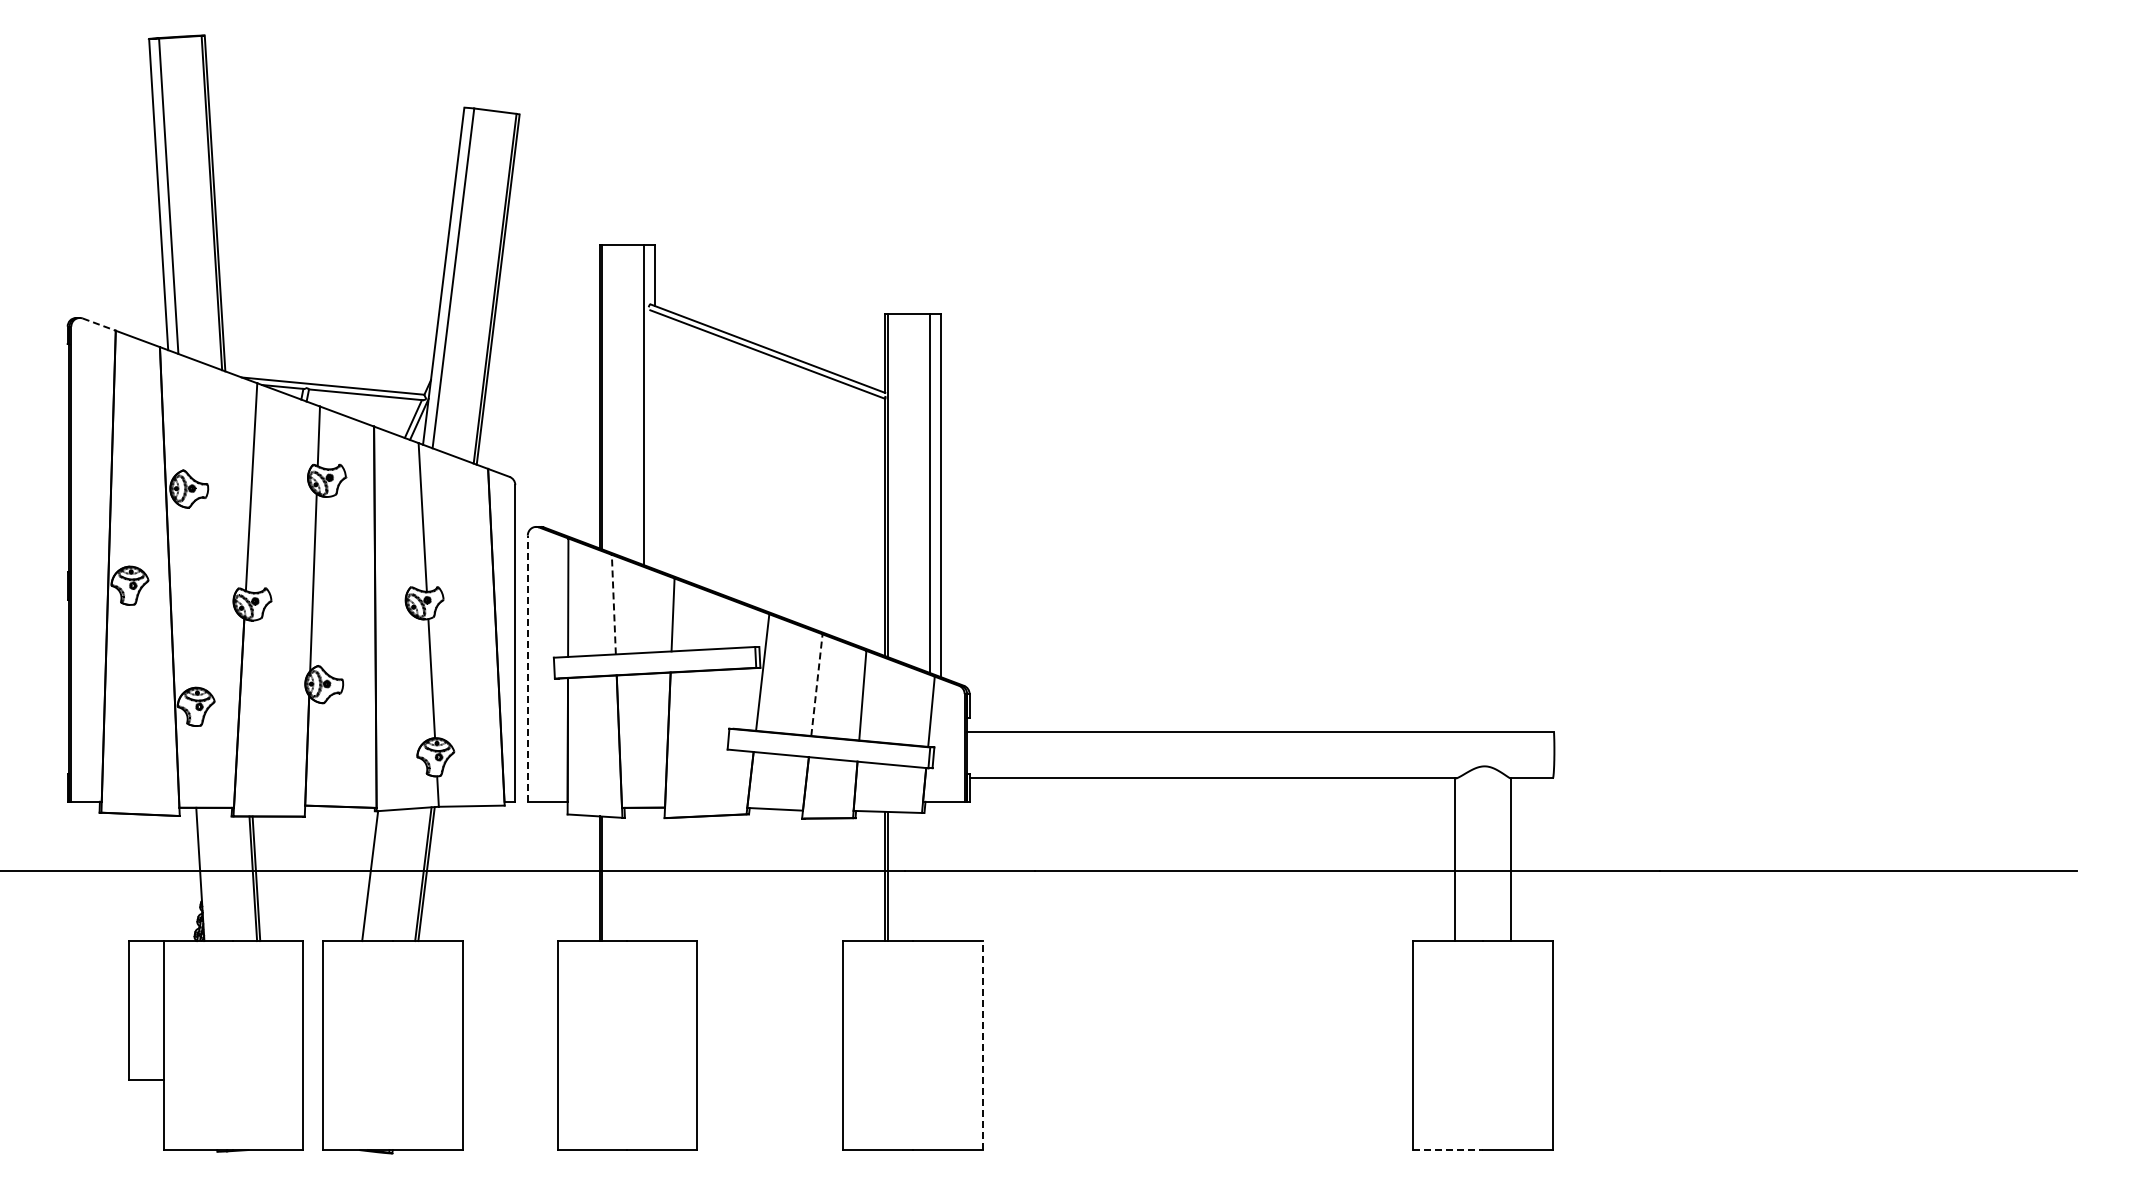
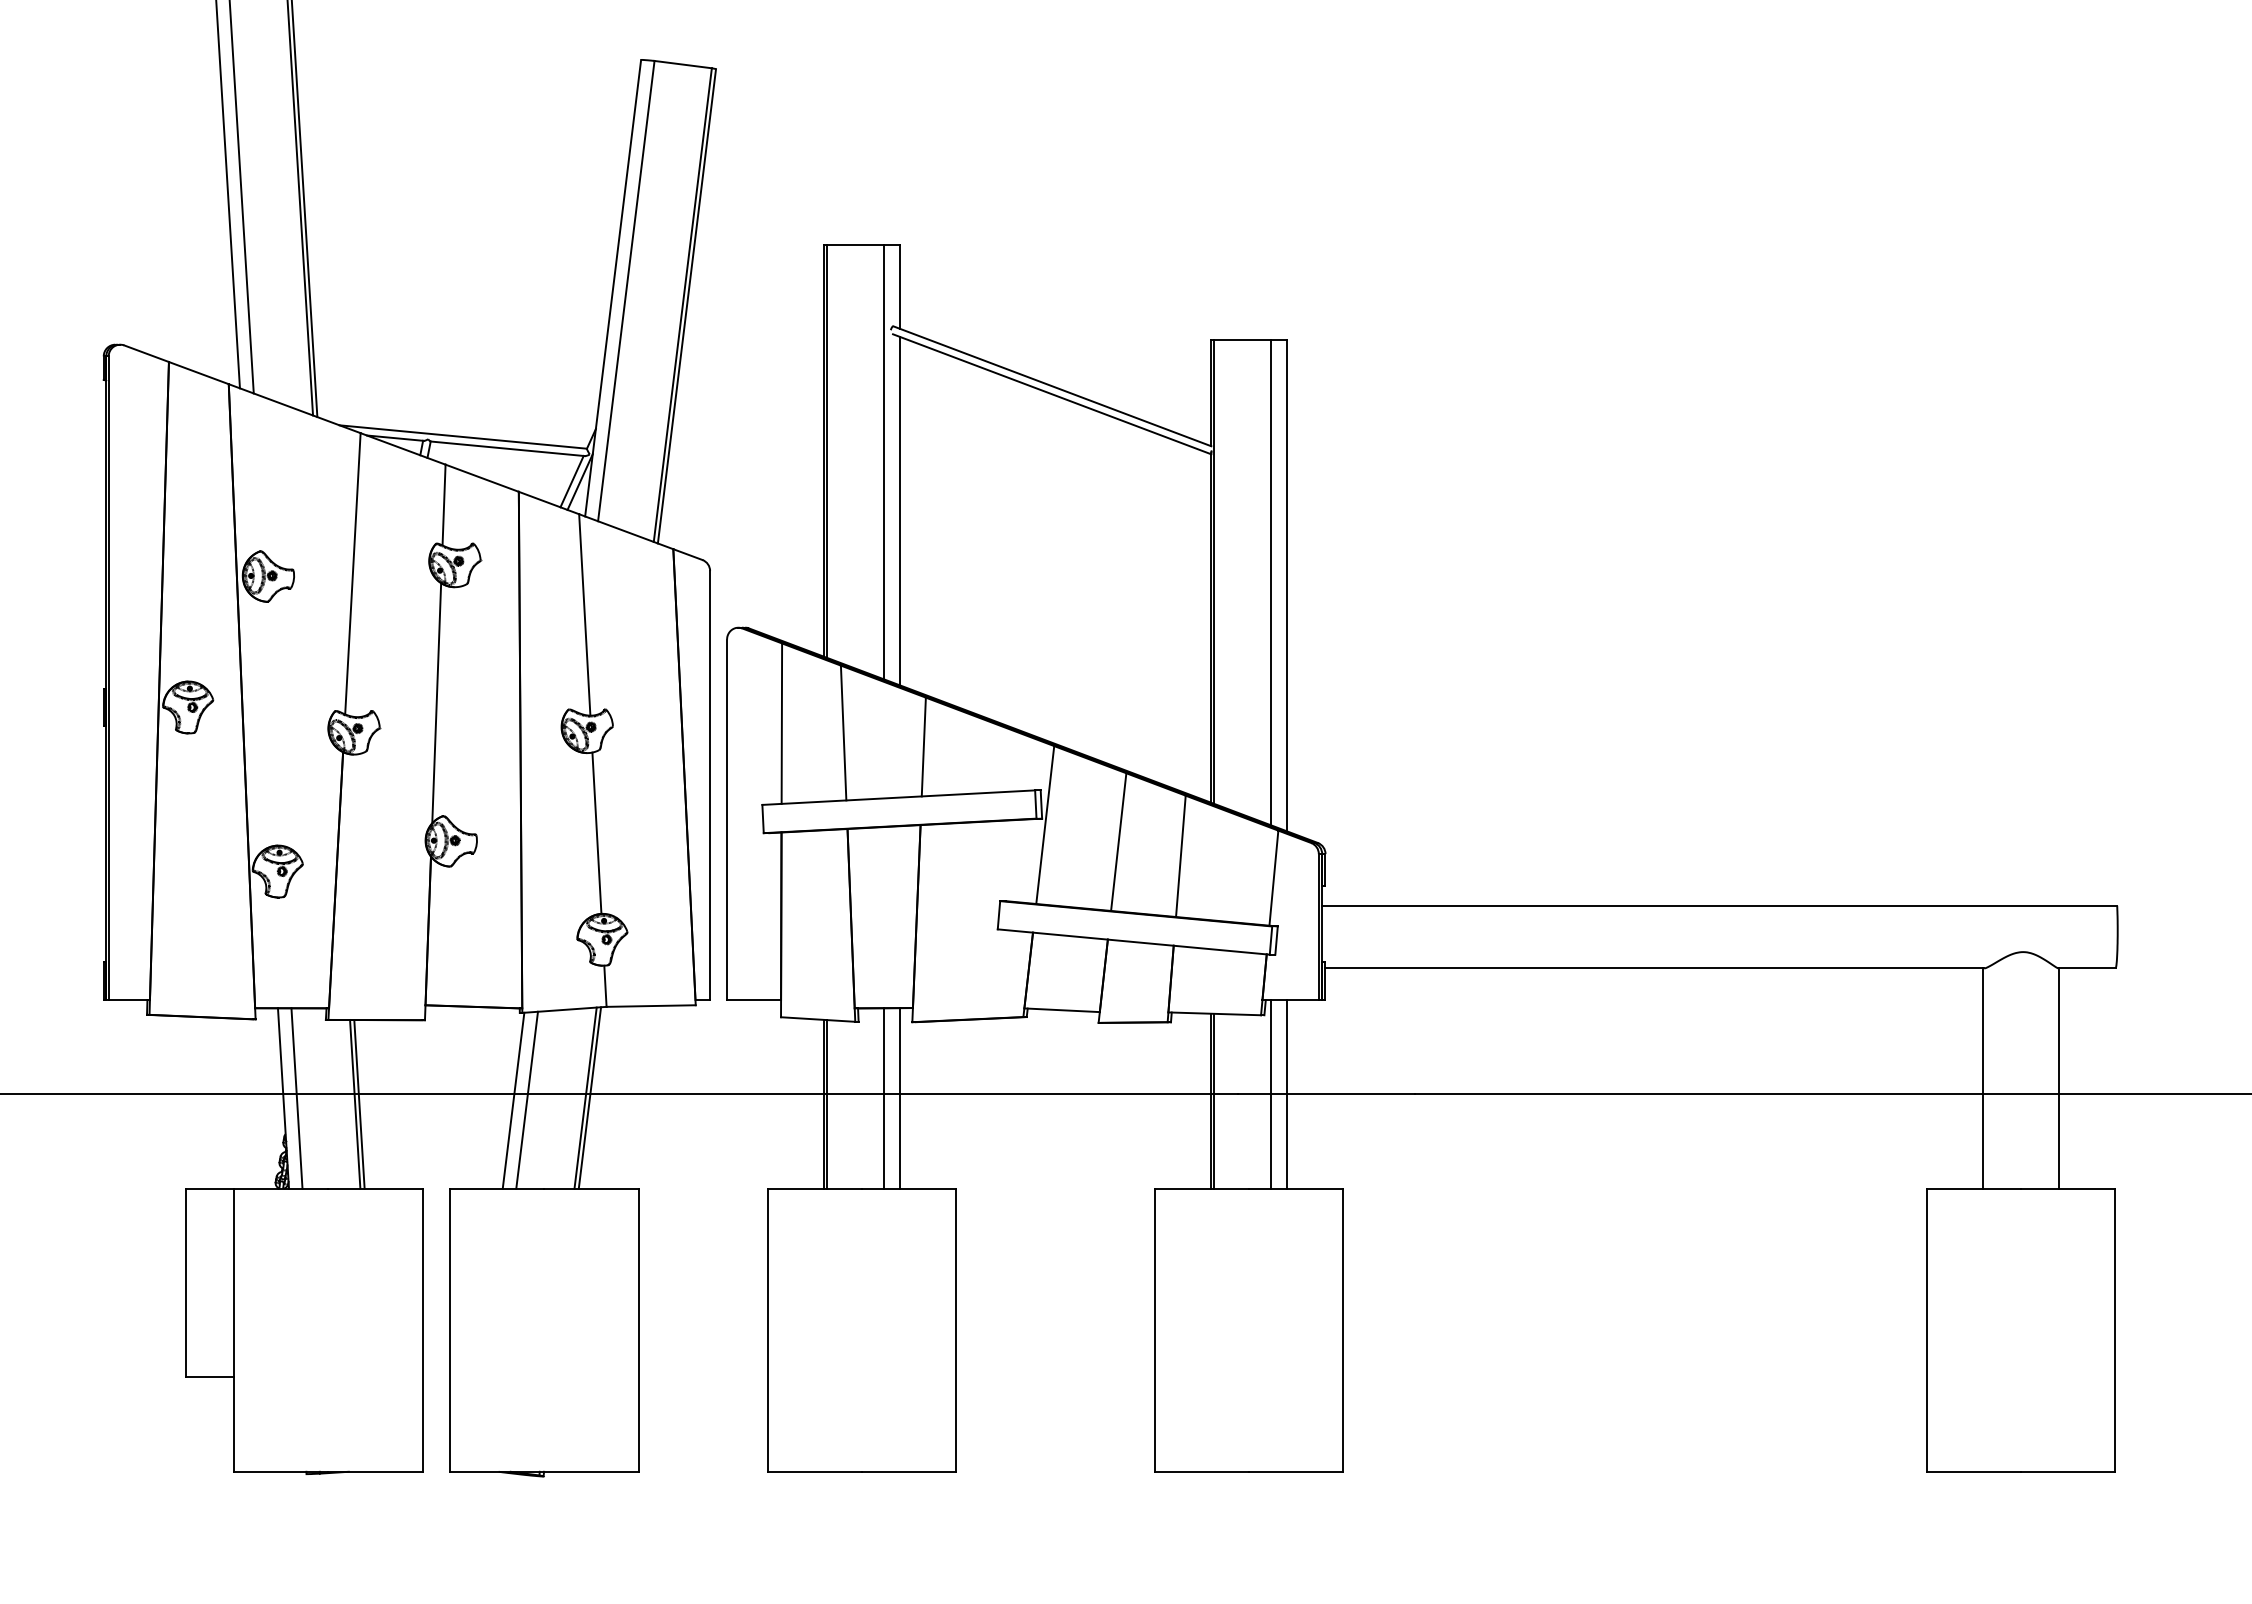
line: (99, 324) -> (146, 353), dashed -> solid
line: (655, 440) -> (900, 510), added
line: (613, 604) -> (843, 732), dashed -> solid
line: (527, 668) -> (726, 819), dashed -> solid
line: (817, 684) -> (1119, 841), dashed -> solid
line: (929, 871) -> (1271, 1094), added
line: (940, 871) -> (1286, 1094), added
line: (210, 874) -> (297, 1098), added
line: (643, 874) -> (883, 1098), added
line: (655, 874) -> (900, 1098), added
line: (380, 875) -> (527, 1099), added
line: (982, 1045) -> (1342, 1330), dashed -> solid
line: (1448, 1150) -> (1974, 1472), dashed -> solid

